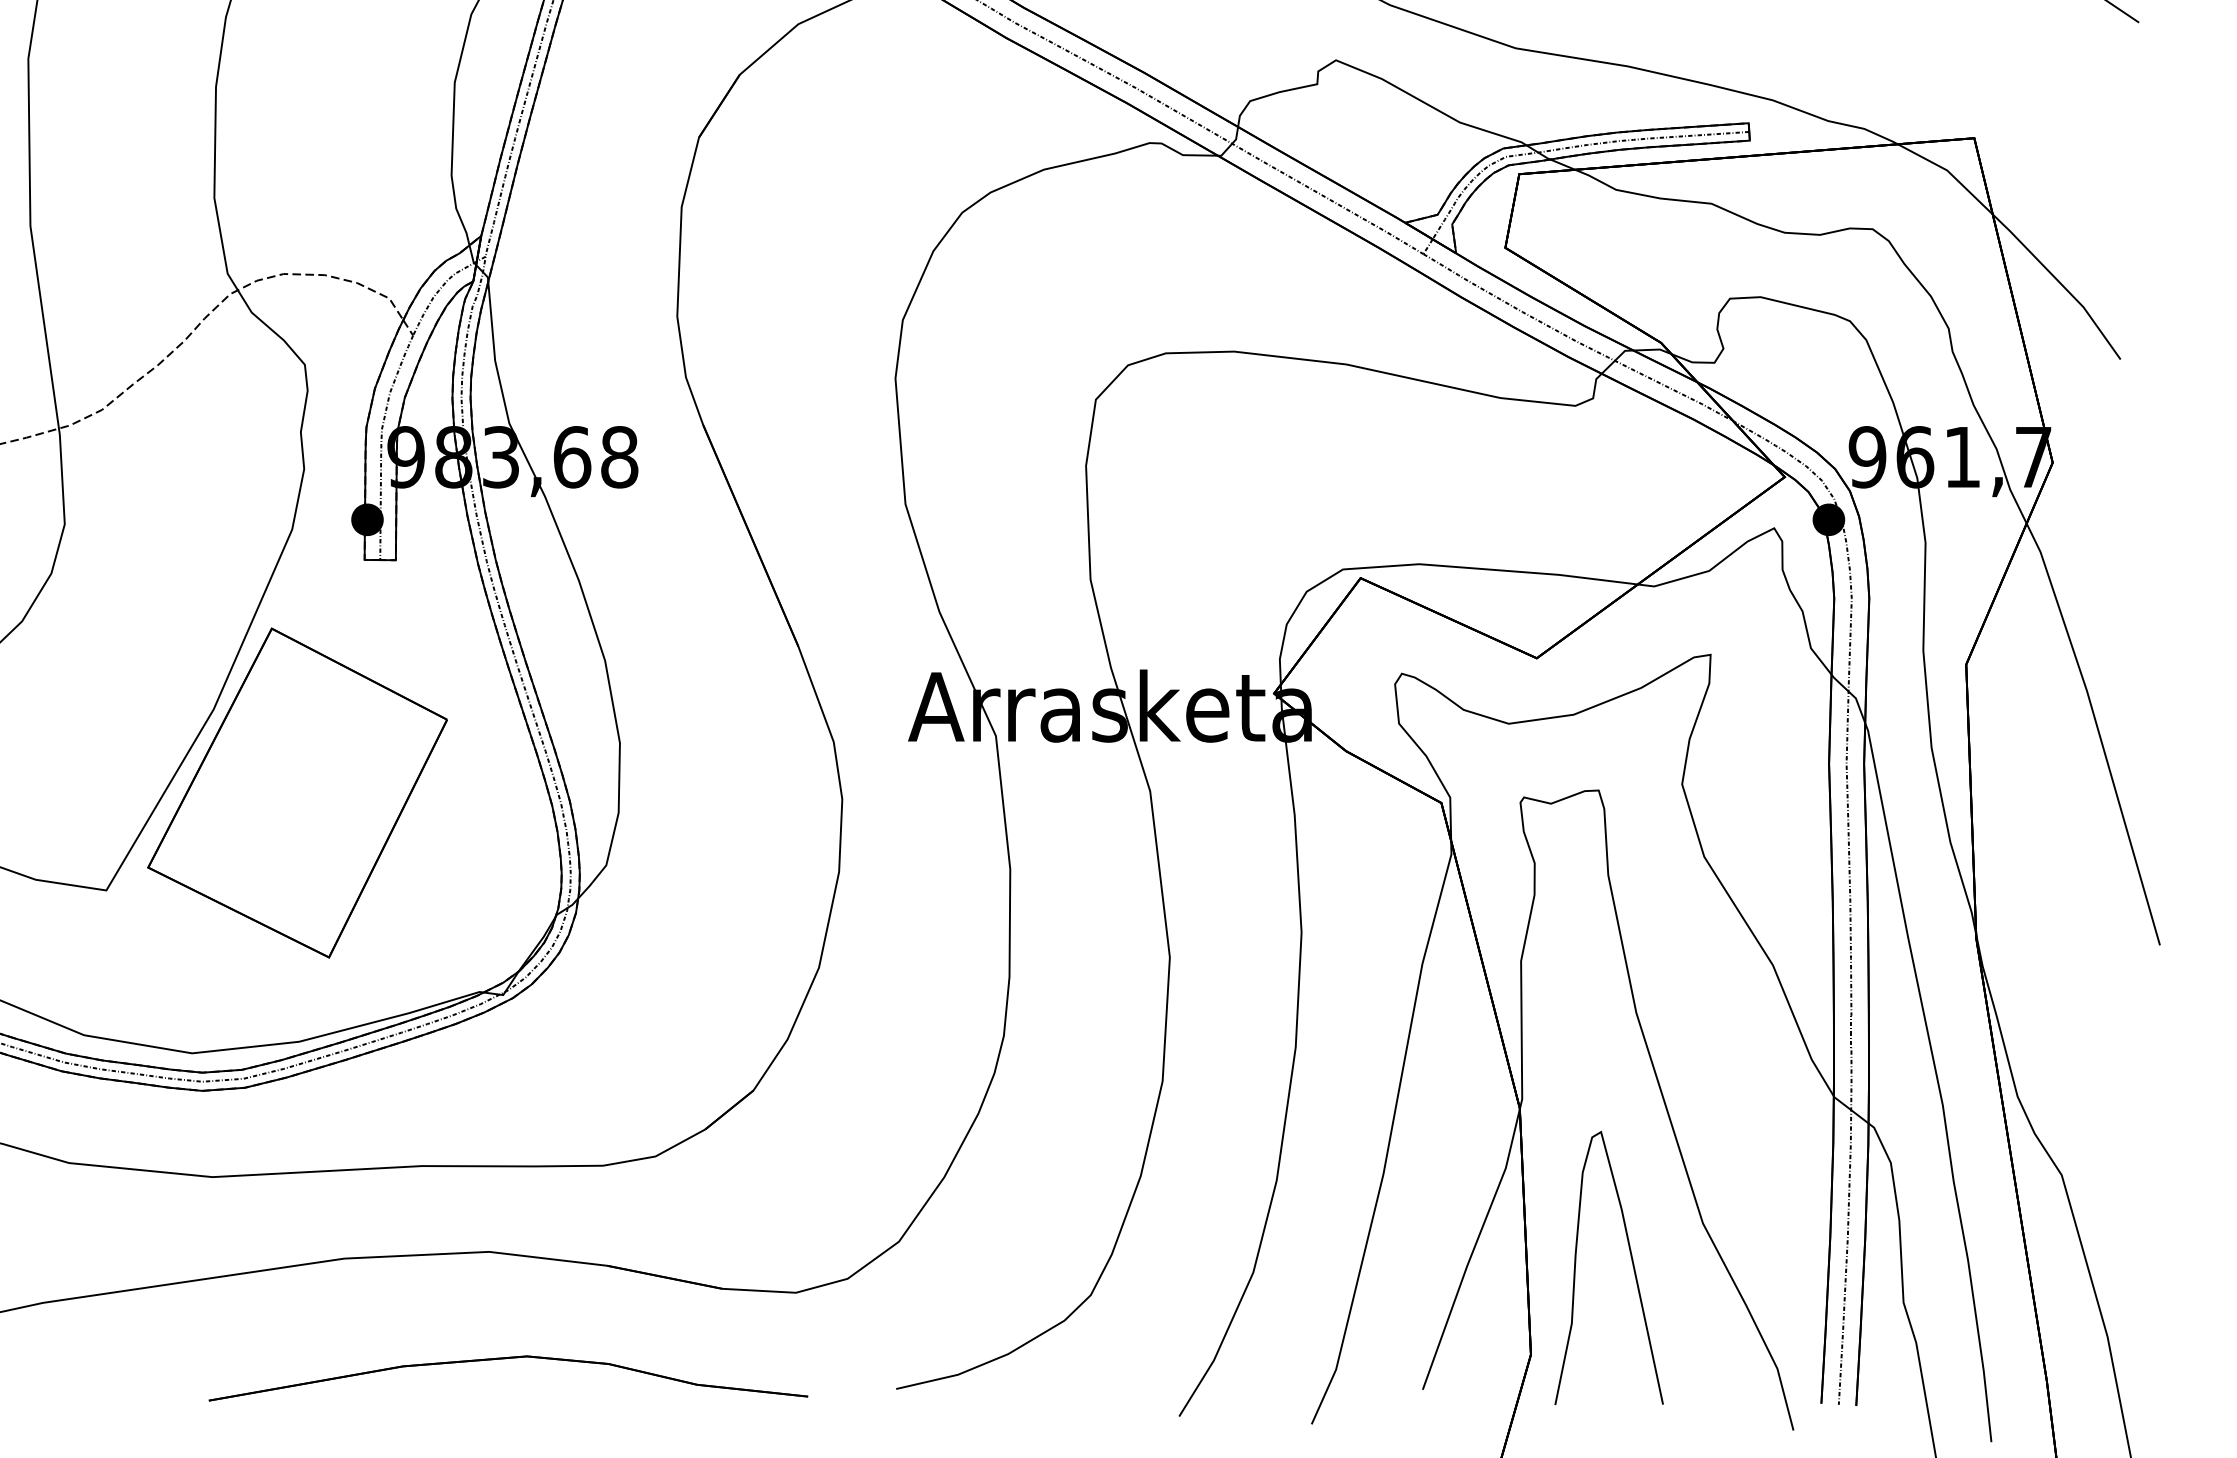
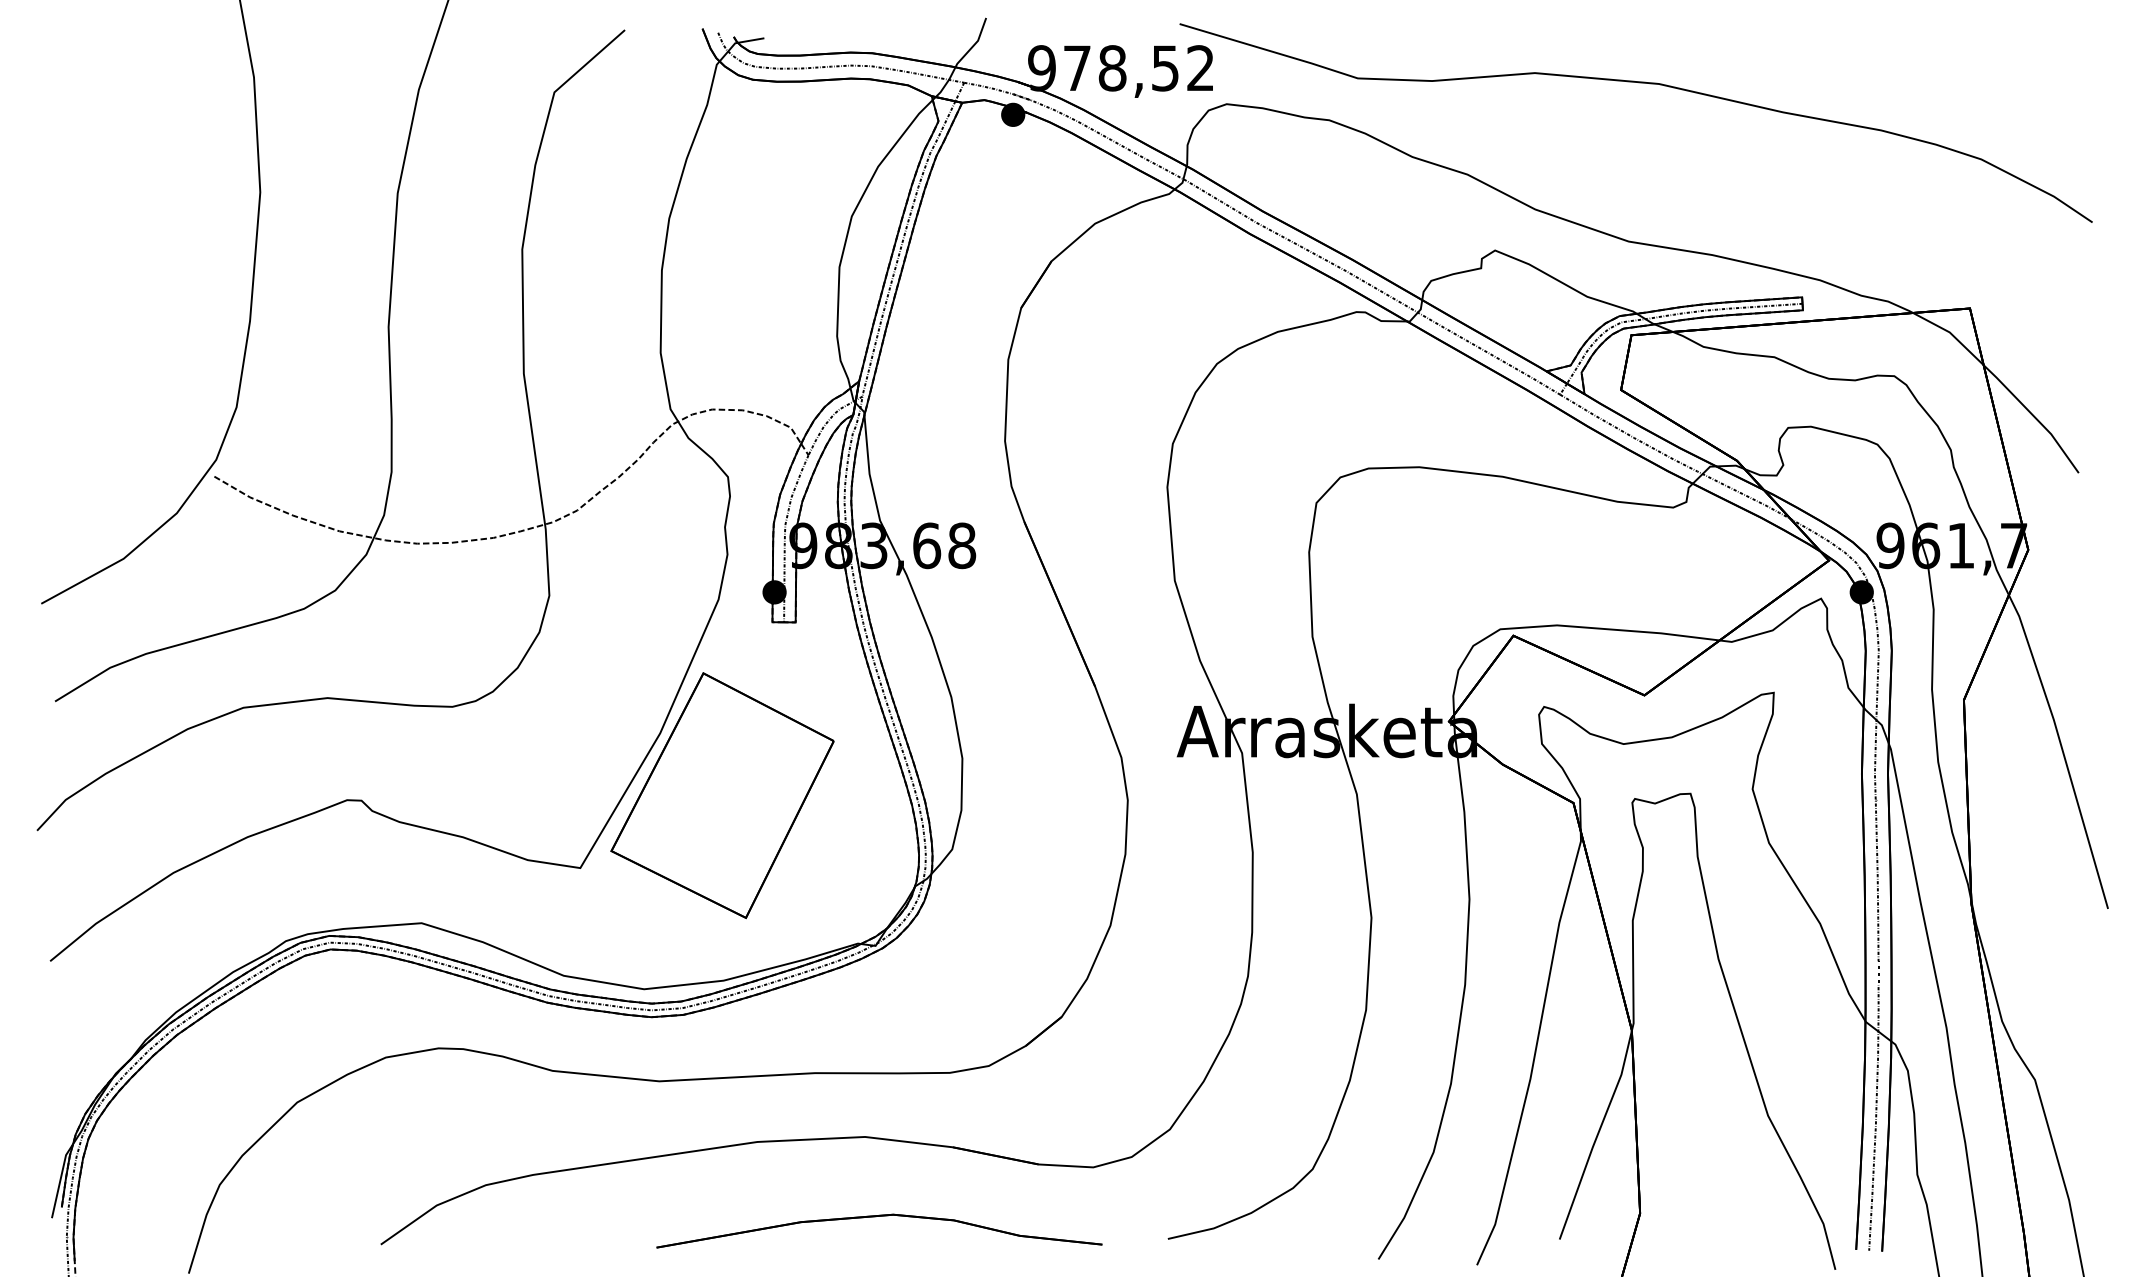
curve: (1630, 1260) -> (1714, 1143), removed

